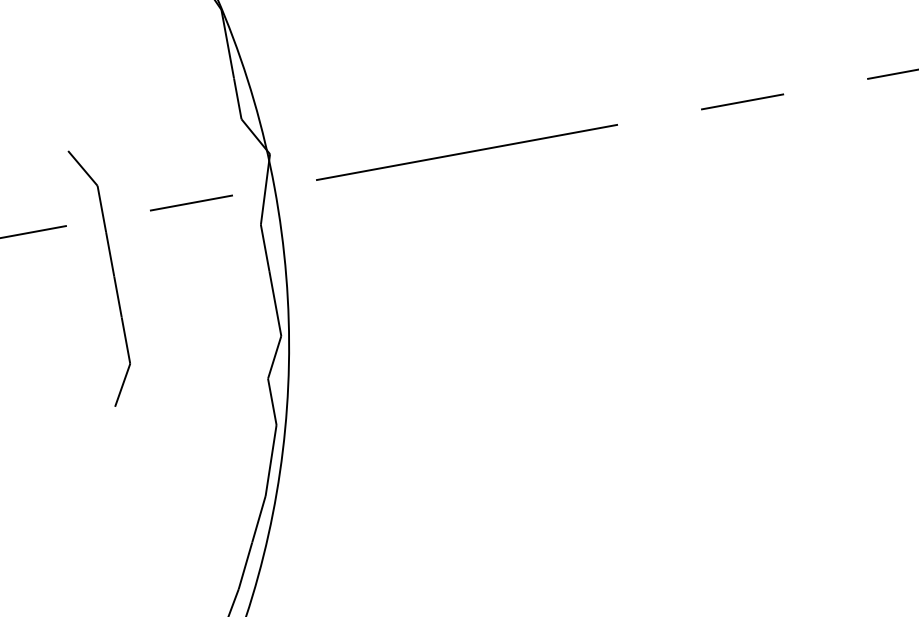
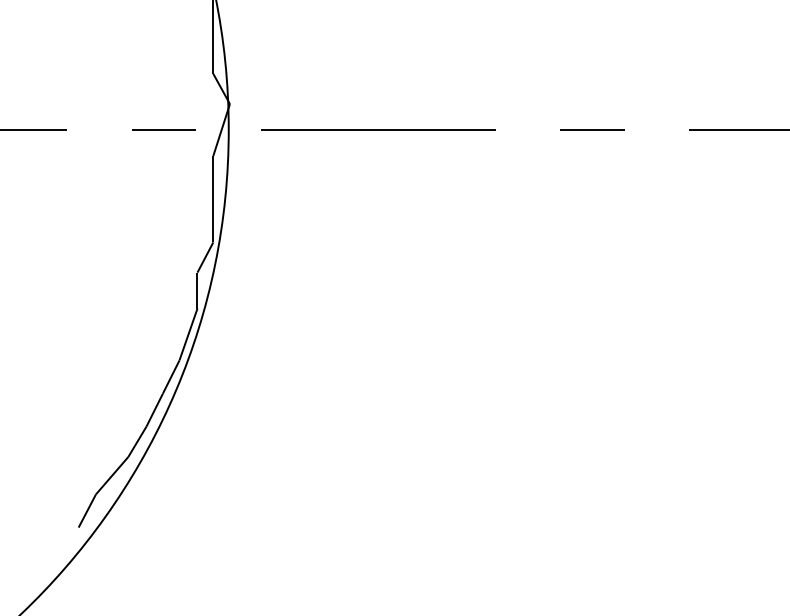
part: (113, 273) -> (95, 172), removed

